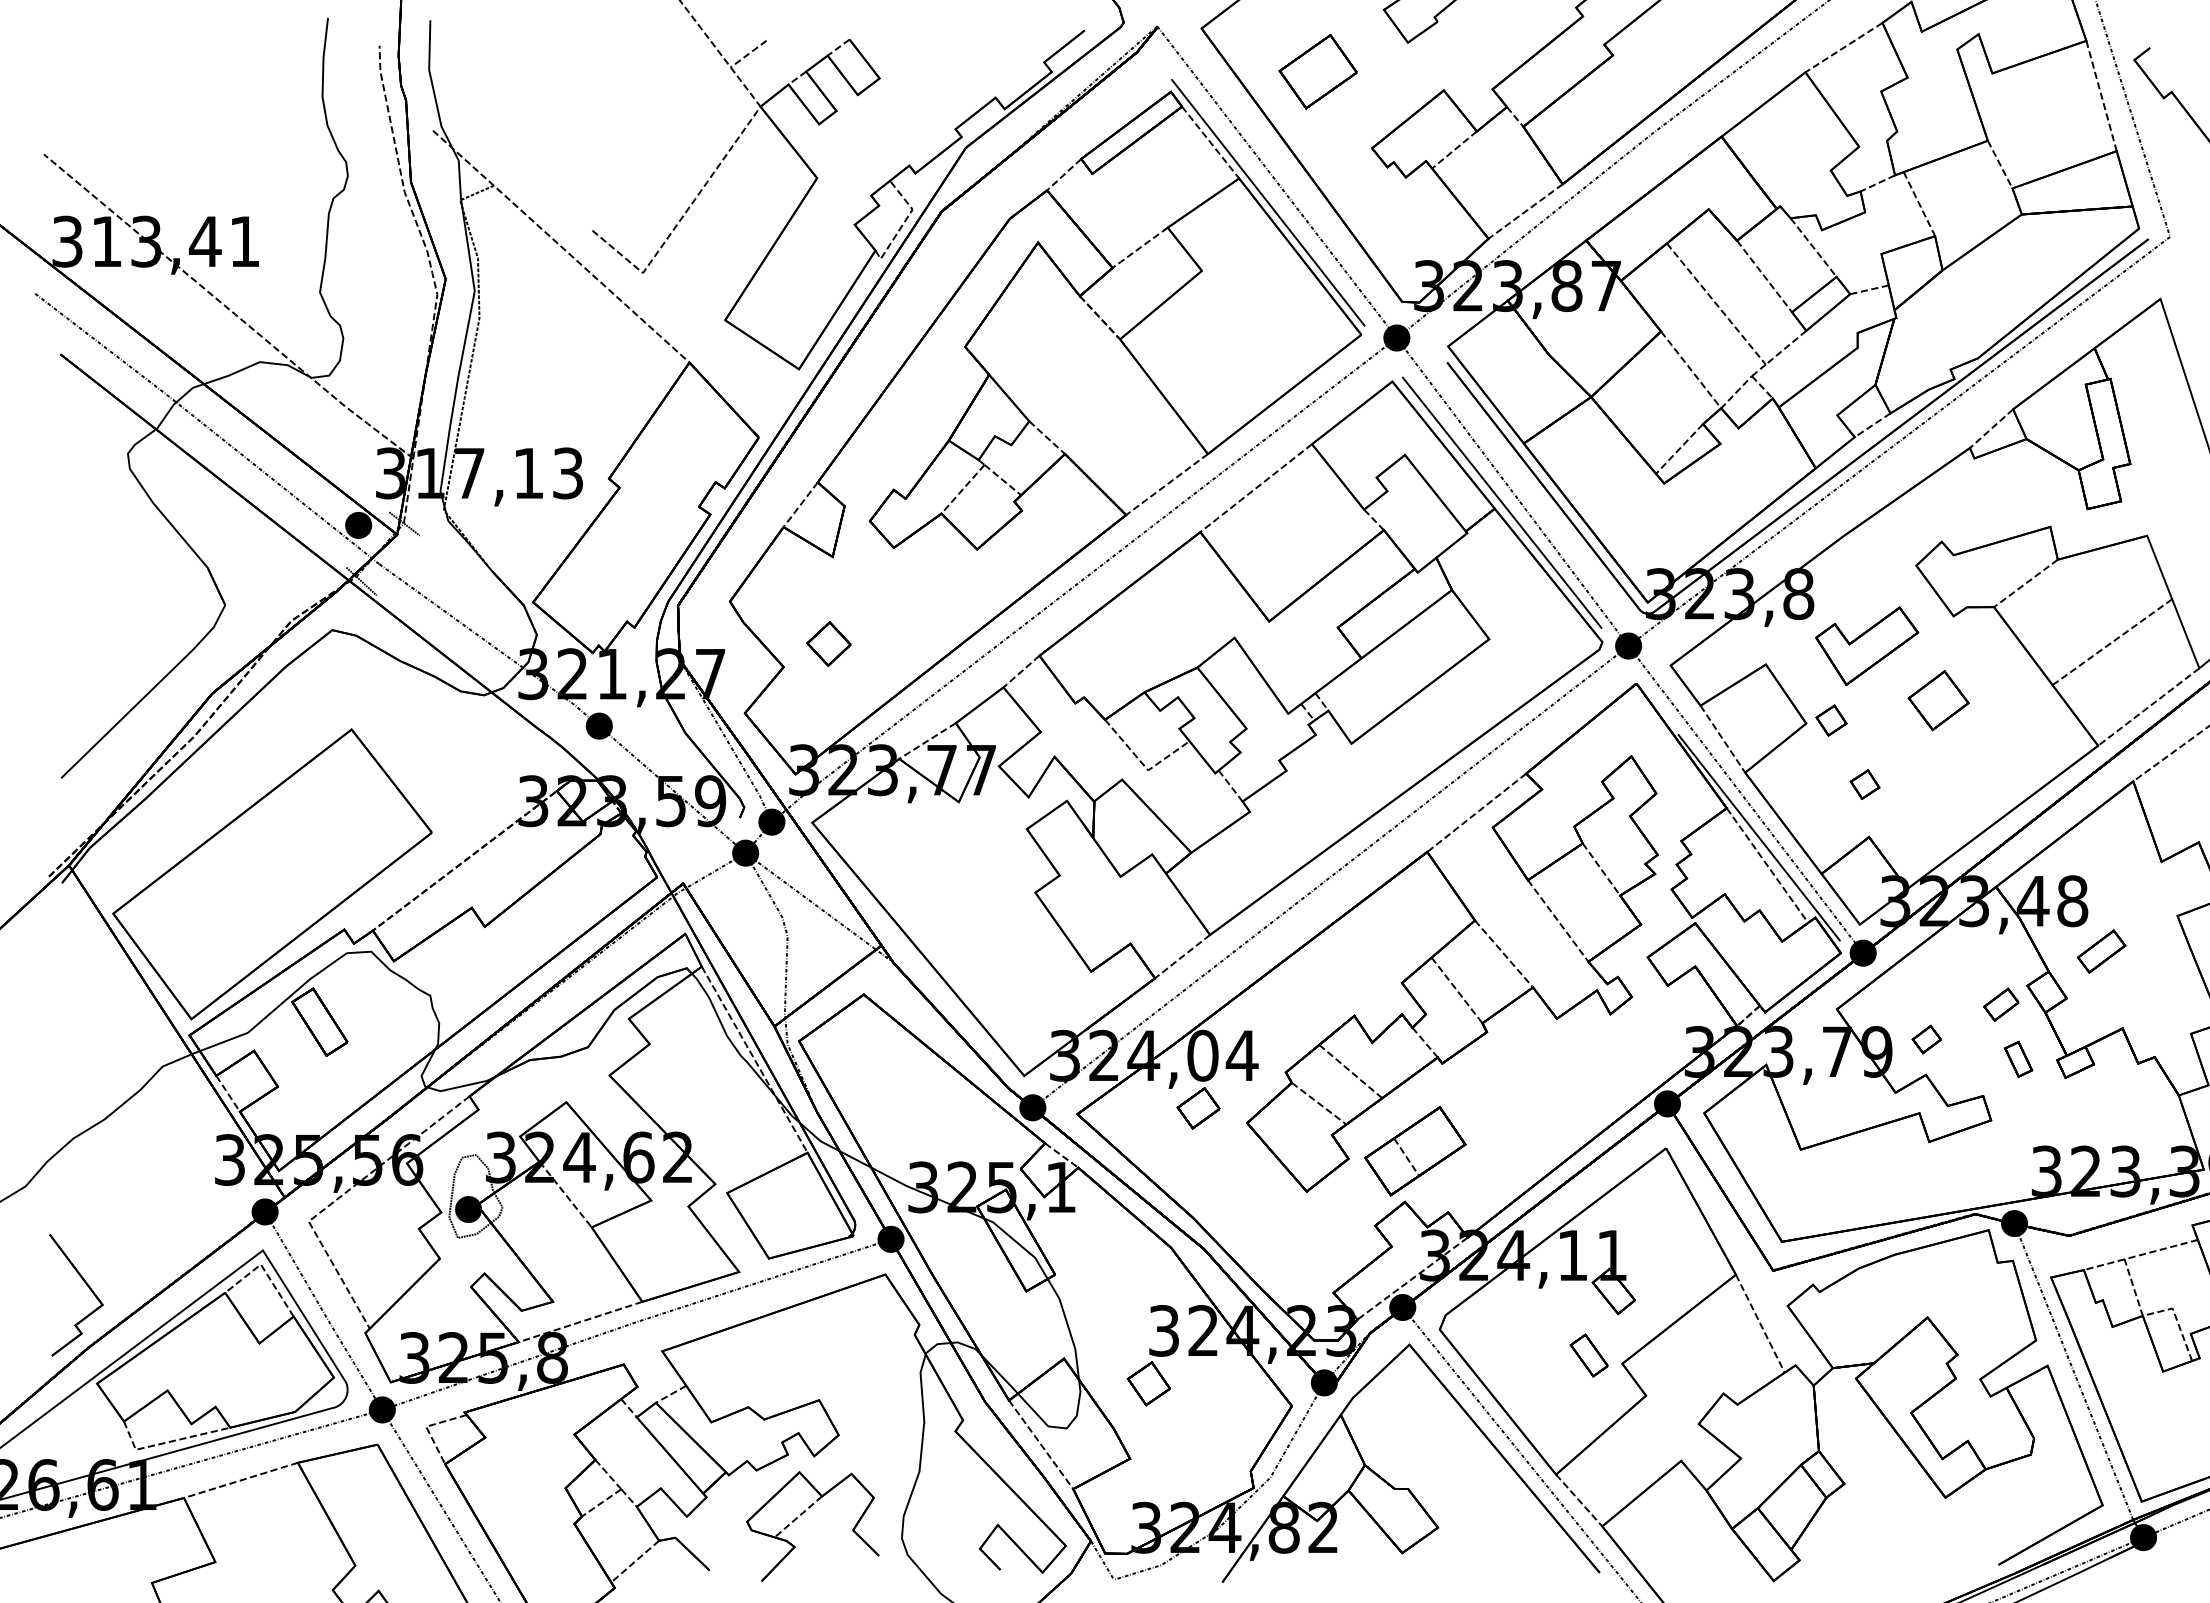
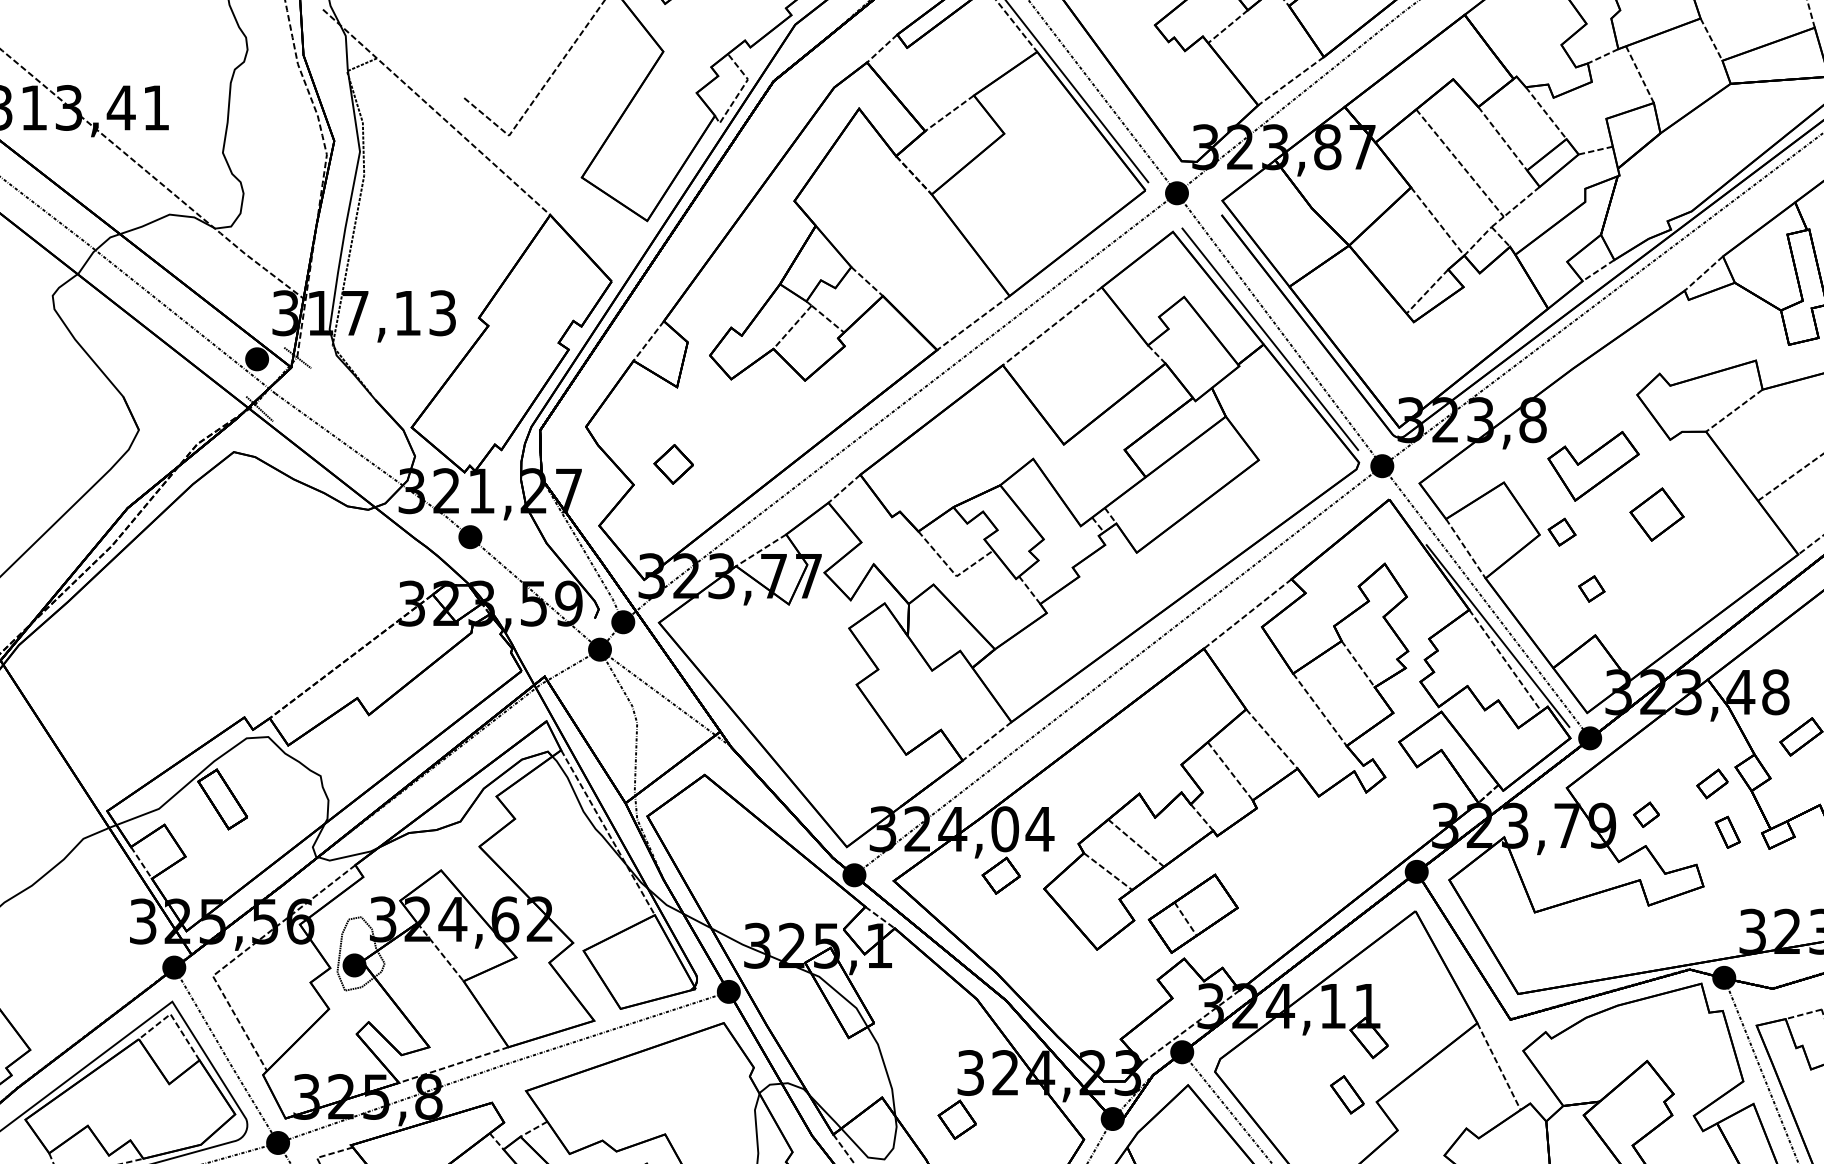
part: (272, 874) -> (180, 668), removed

